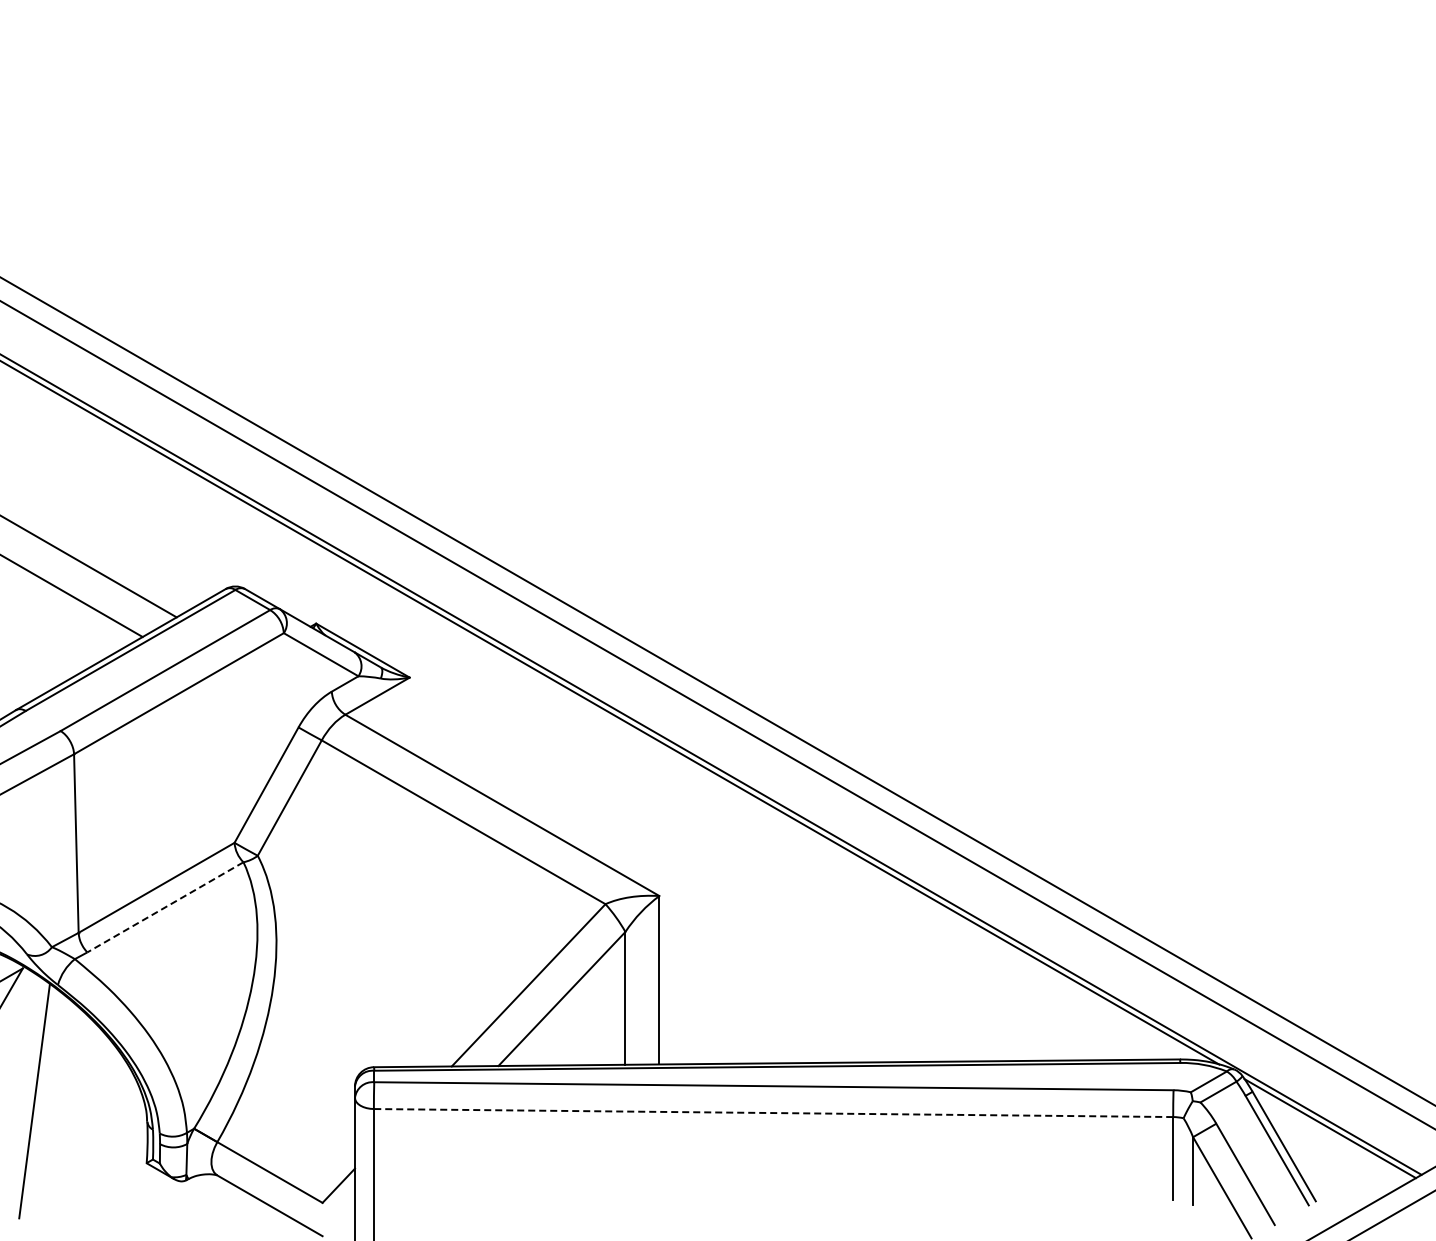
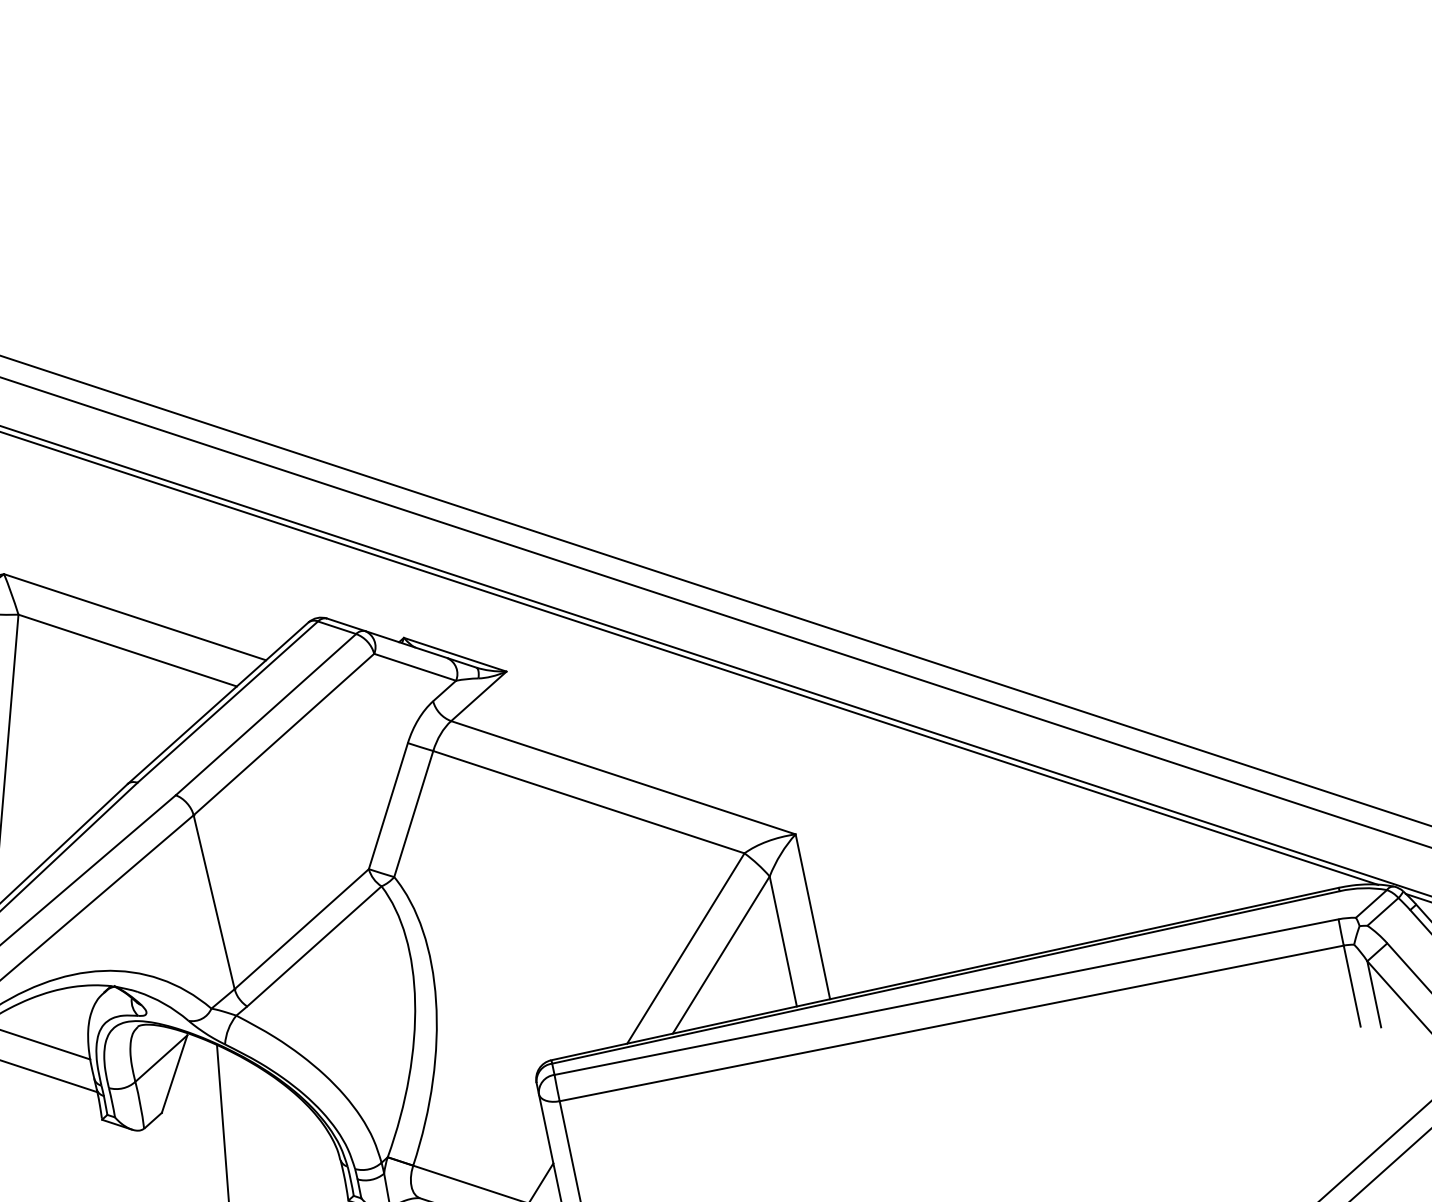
line: (165, 907) -> (314, 946), dashed -> solid
line: (773, 1113) -> (951, 1023), dashed -> solid

